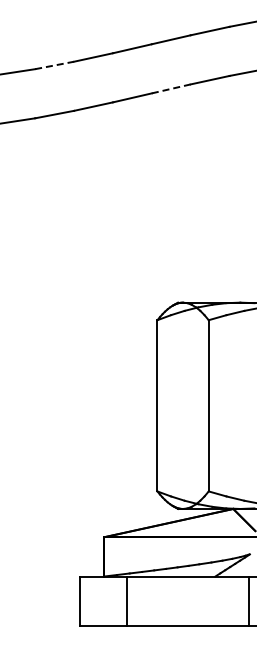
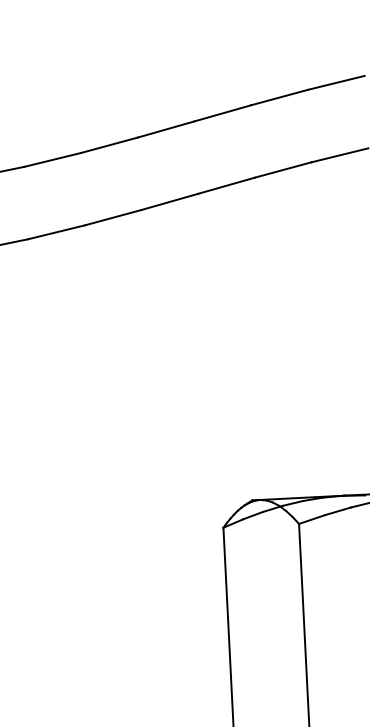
line: (54, 65) -> (52, 159), dashed -> solid
line: (171, 88) -> (226, 185), dashed -> solid

